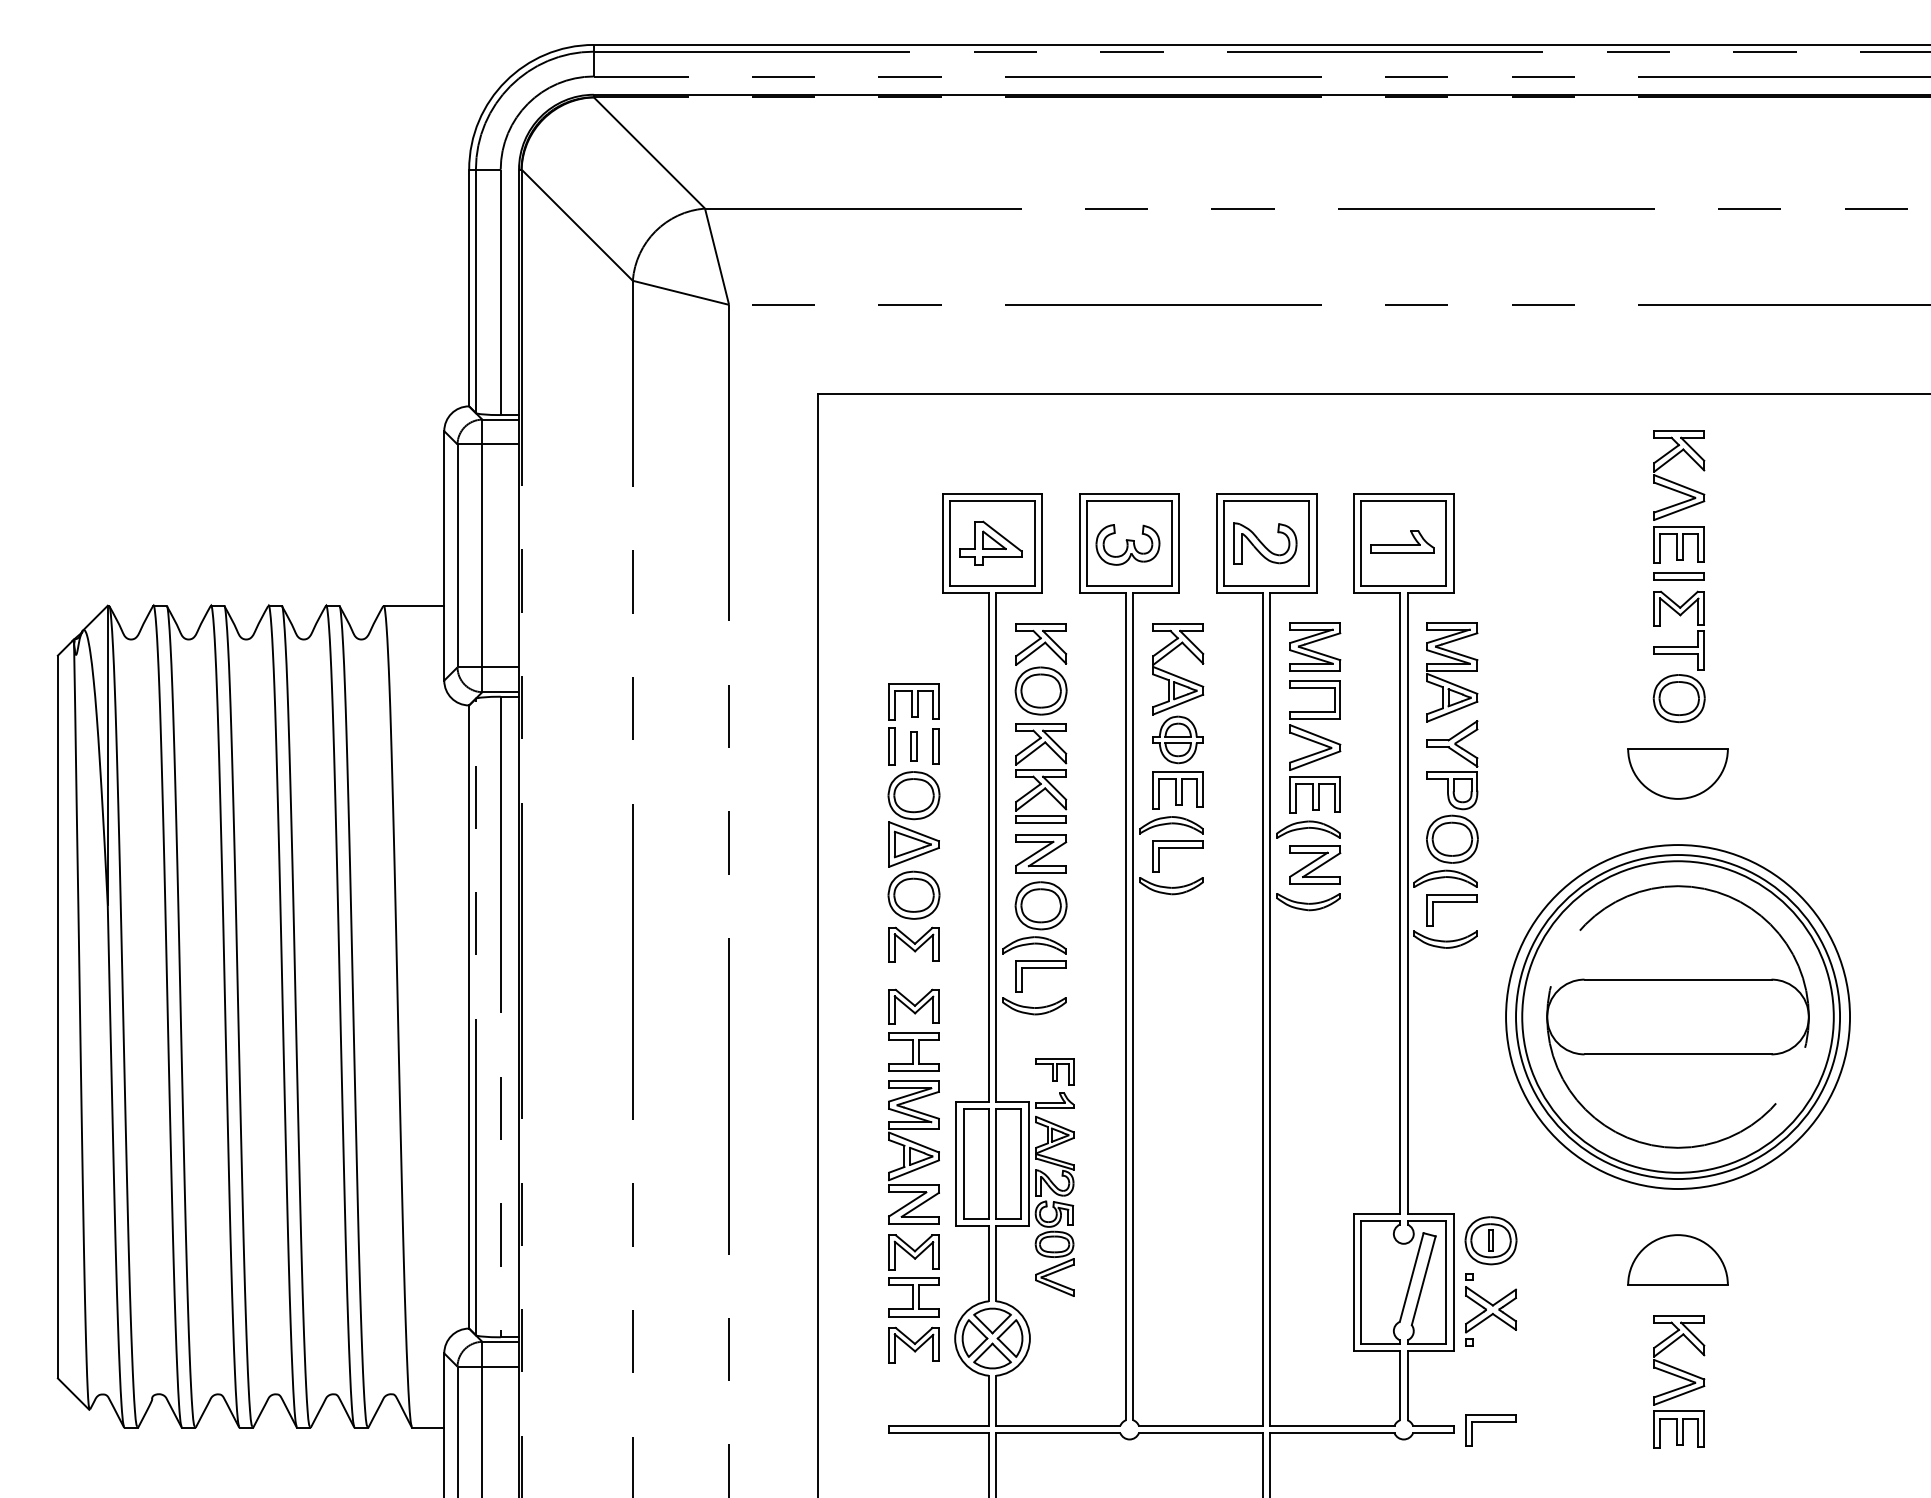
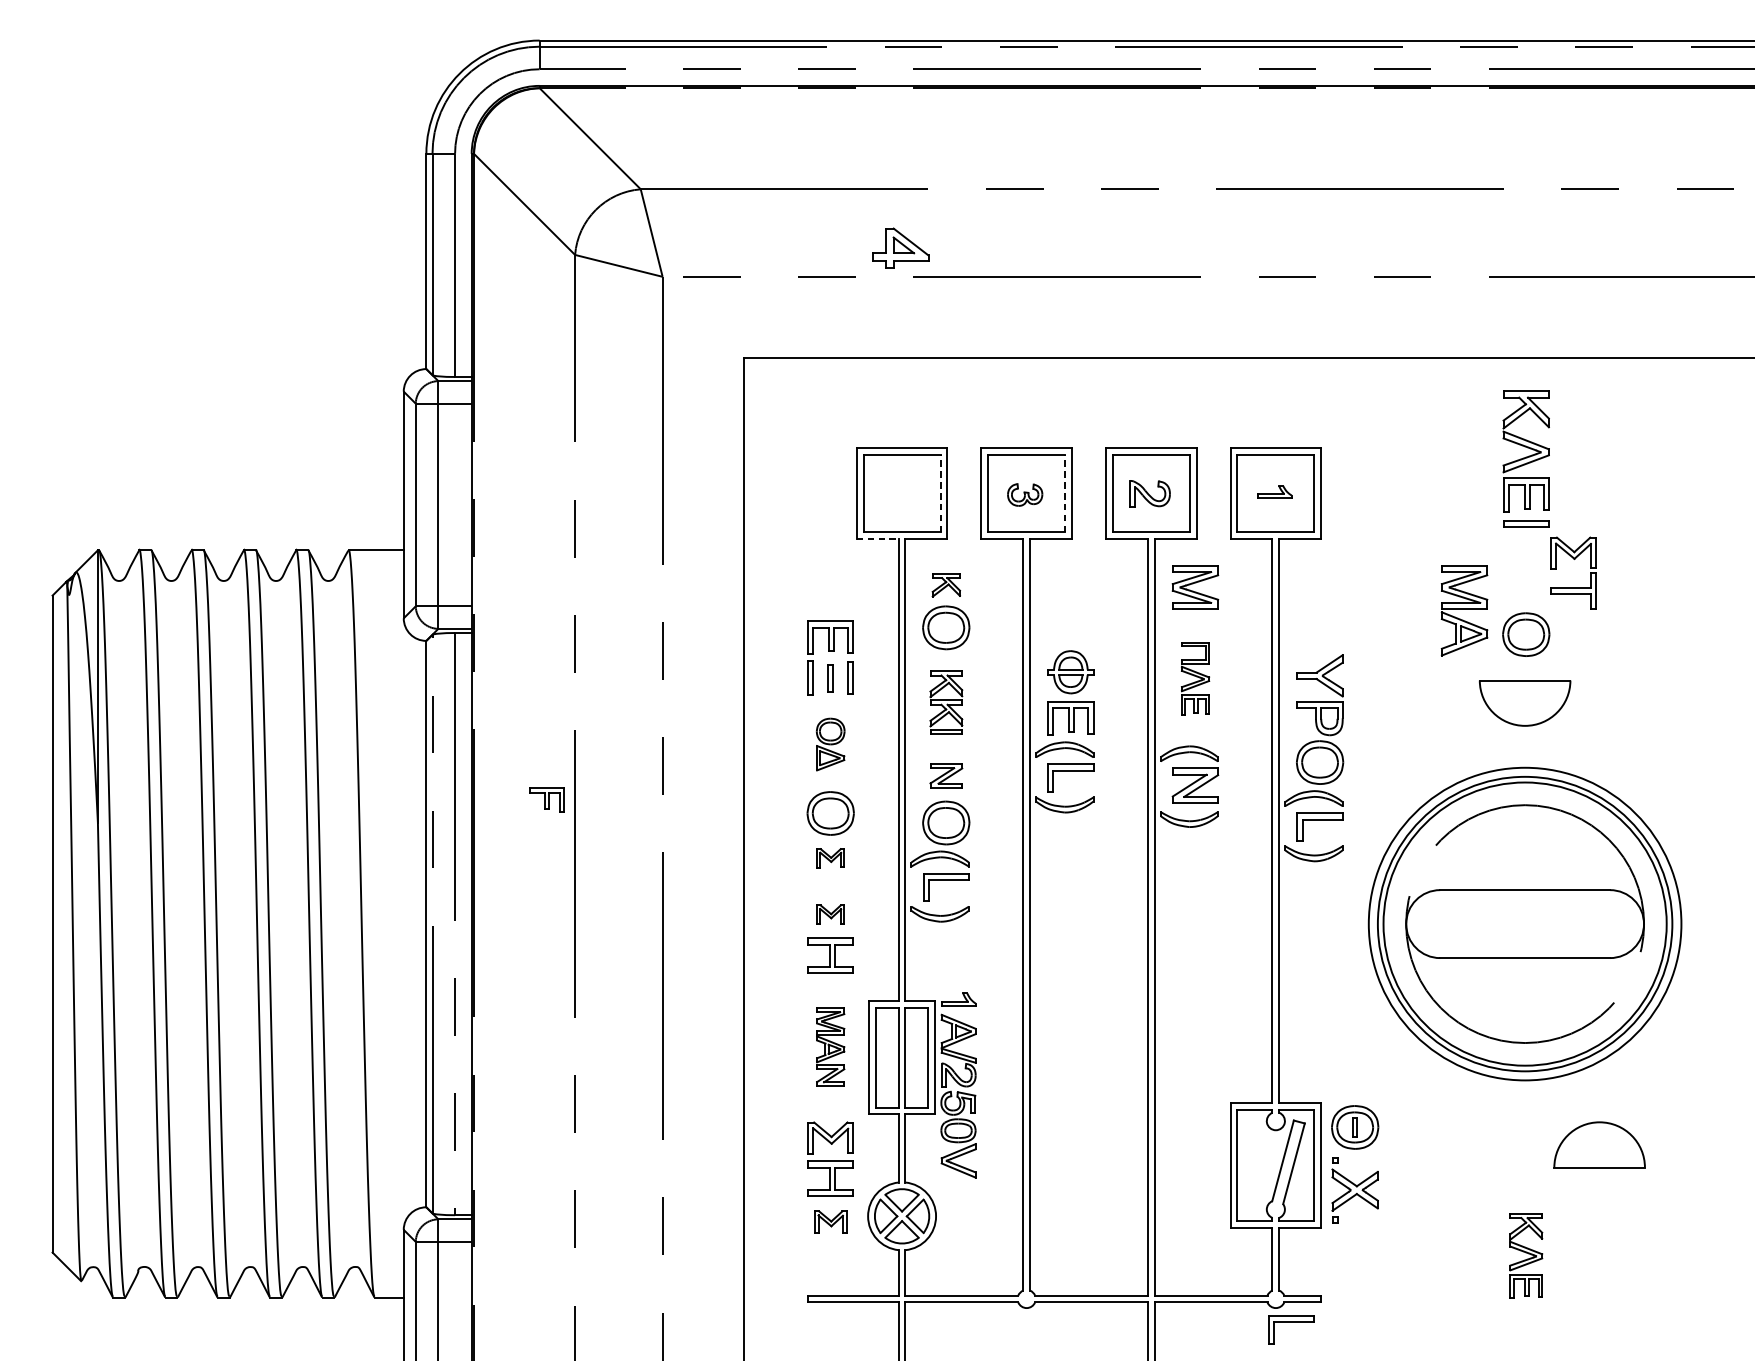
part: (1402, 541) -> (1274, 491), size x0.6
part: (990, 542) -> (900, 247), moved
line: (1034, 542) -> (940, 492), solid -> dashed
line: (1172, 542) -> (1065, 492), solid -> dashed
part: (1265, 543) -> (1150, 493), size x0.7
part: (1127, 544) -> (1024, 494), size x0.6
line: (966, 593) -> (878, 539), solid -> dashed
part: (1680, 616) -> (1574, 560), moved
part: (1041, 644) -> (946, 585), size x0.6
part: (1178, 669) -> (1071, 608), removed
part: (1452, 672) -> (1464, 610), moved
part: (1315, 746) -> (1195, 678), size x0.6
part: (1041, 773) -> (946, 702), size x0.7
part: (913, 819) -> (830, 744), size x0.6
part: (1041, 853) -> (946, 775), size x0.7
part: (913, 944) -> (830, 858), size x0.6
part: (913, 1006) -> (830, 914), size x0.6
part: (1054, 1071) -> (546, 800), moved
part: (913, 1152) -> (830, 1047), size x0.6
part: (1677, 1259) -> (1599, 1144), moved
part: (913, 1344) -> (830, 1221), size x0.7
part: (1679, 1381) -> (1526, 1255), size x0.7
part: (1490, 1422) -> (1291, 1322), moved

